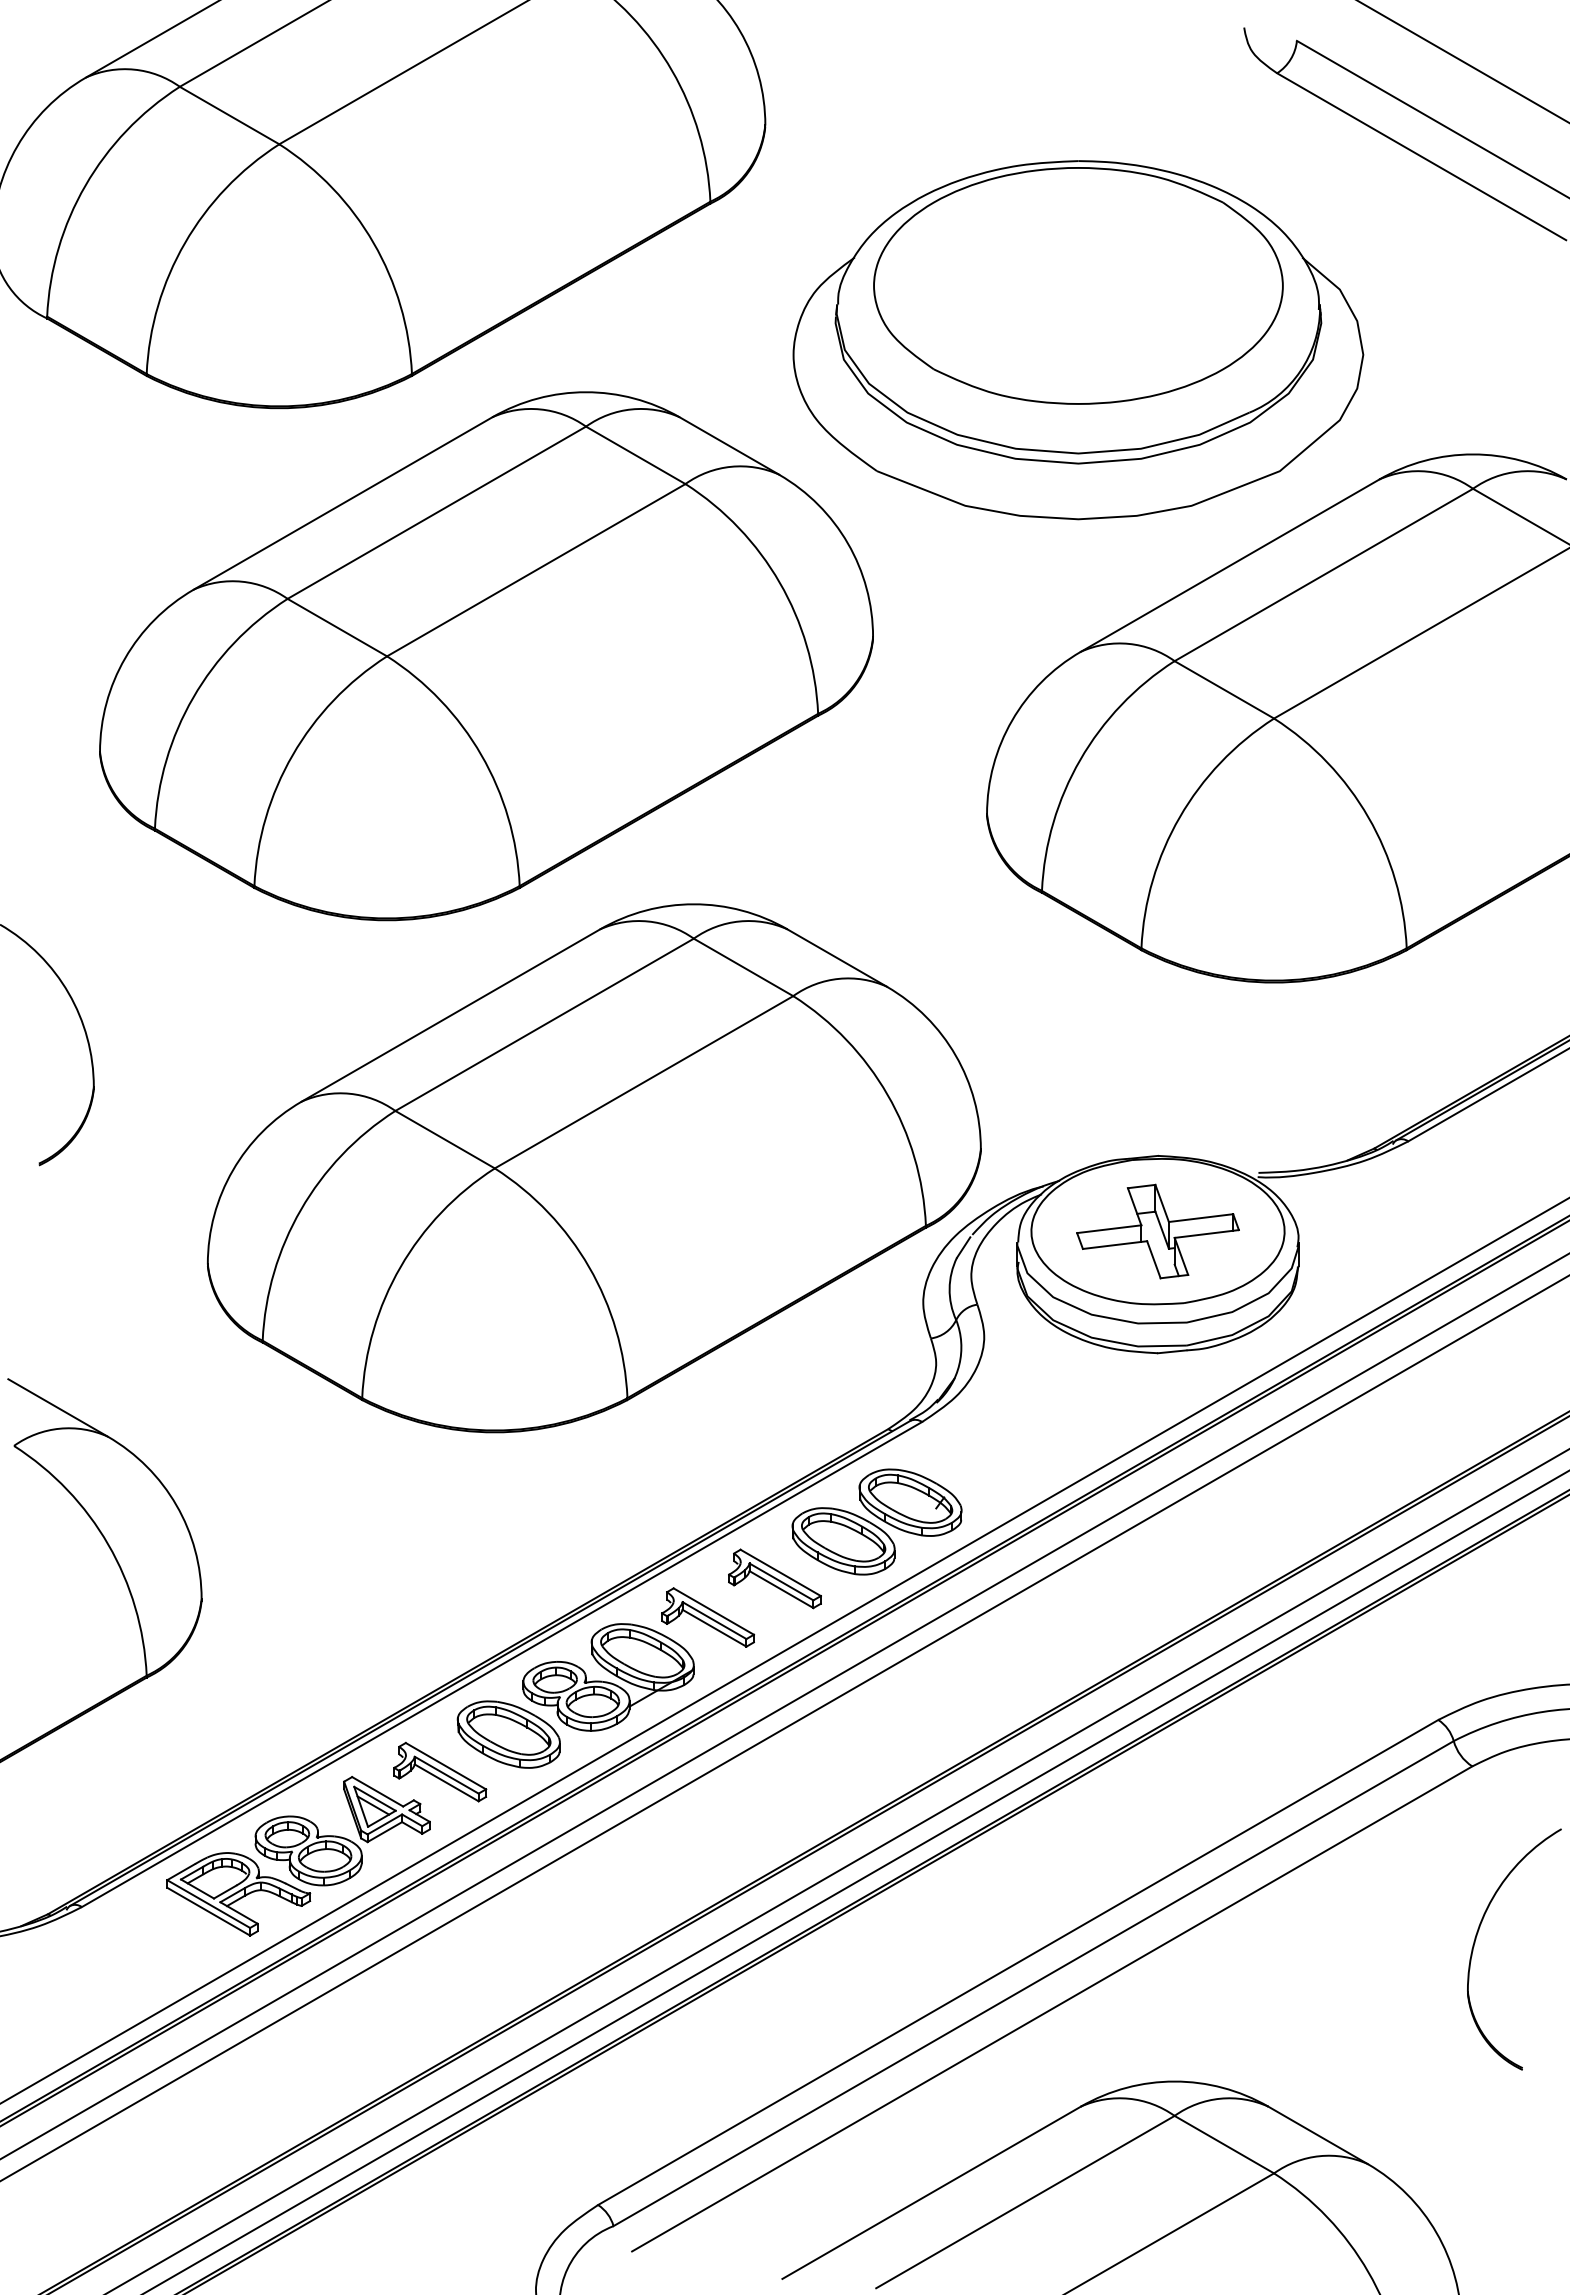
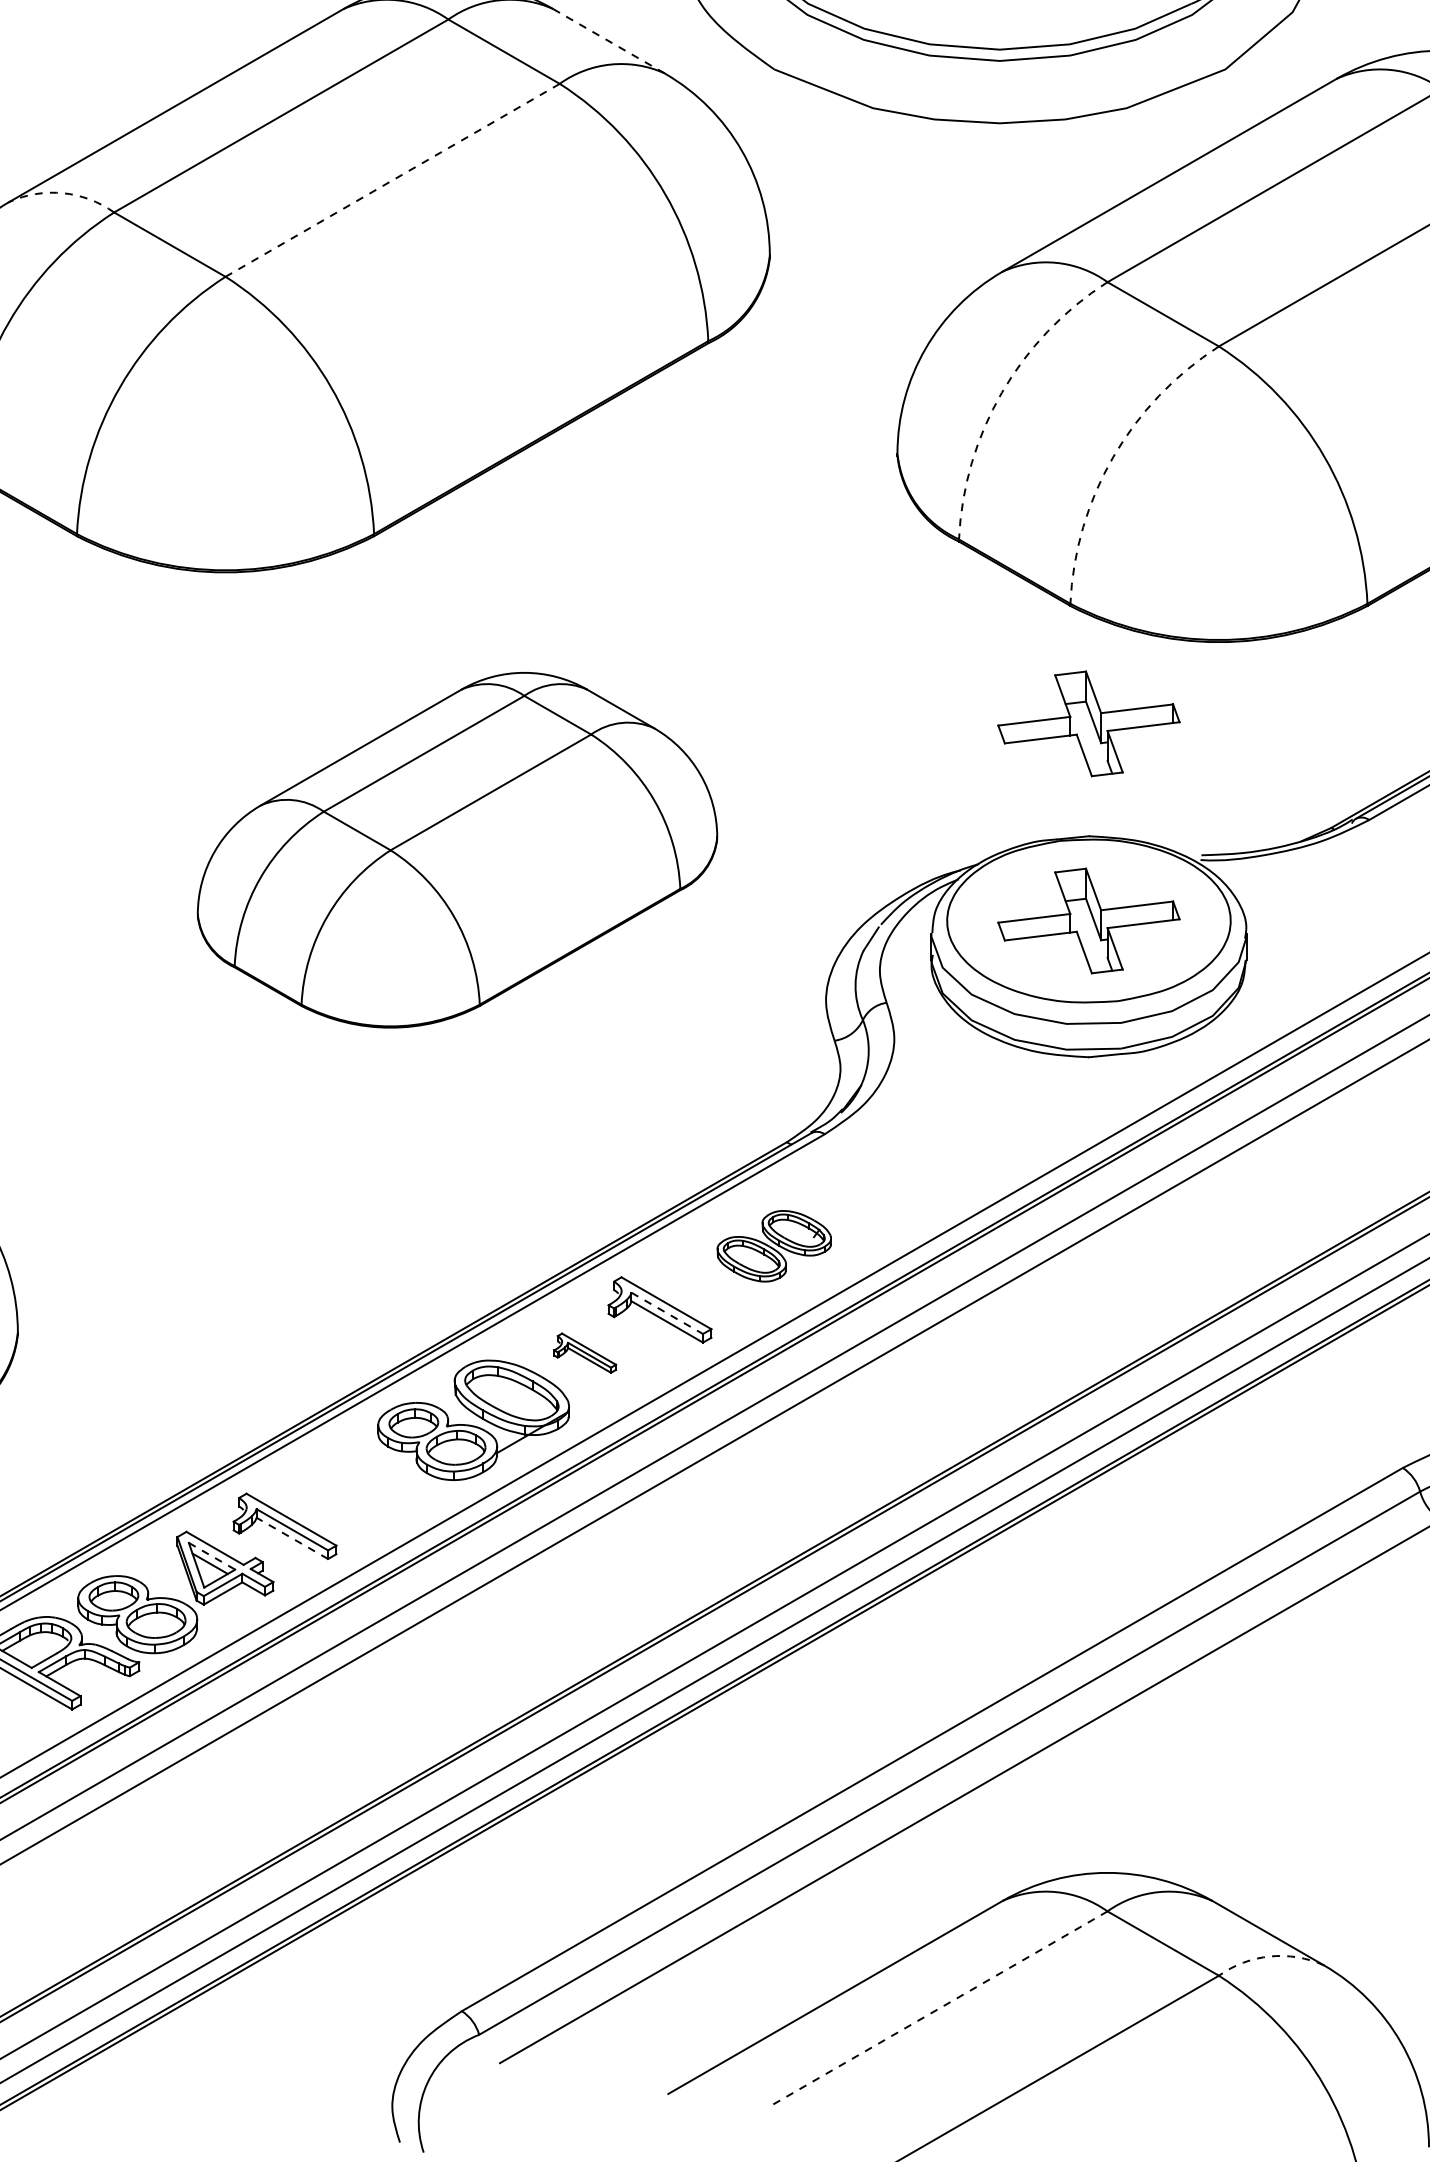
line: (729, 445) -> (609, 40), solid -> dashed
line: (535, 570) -> (391, 180), solid -> dashed
arc: (241, 581) -> (62, 192), solid -> dashed
arc: (1080, 759) -> (1002, 392), solid -> dashed
arc: (1179, 817) -> (1113, 457), solid -> dashed
part: (1157, 1055) -> (1088, 723), added
part: (593, 1168) -> (456, 850), size x0.6
part: (876, 1521) -> (773, 1245), size x0.6
line: (781, 1581) -> (667, 1312), solid -> dashed
part: (708, 1617) -> (585, 1353), size x0.6
part: (508, 1734) -> (361, 1484), removed
line: (446, 1782) -> (292, 1537), solid -> dashed
line: (375, 1798) -> (212, 1555), solid -> dashed
arc: (1319, 2156) -> (1269, 1956), solid -> dashed
line: (1025, 2201) -> (940, 2007), solid -> dashed

